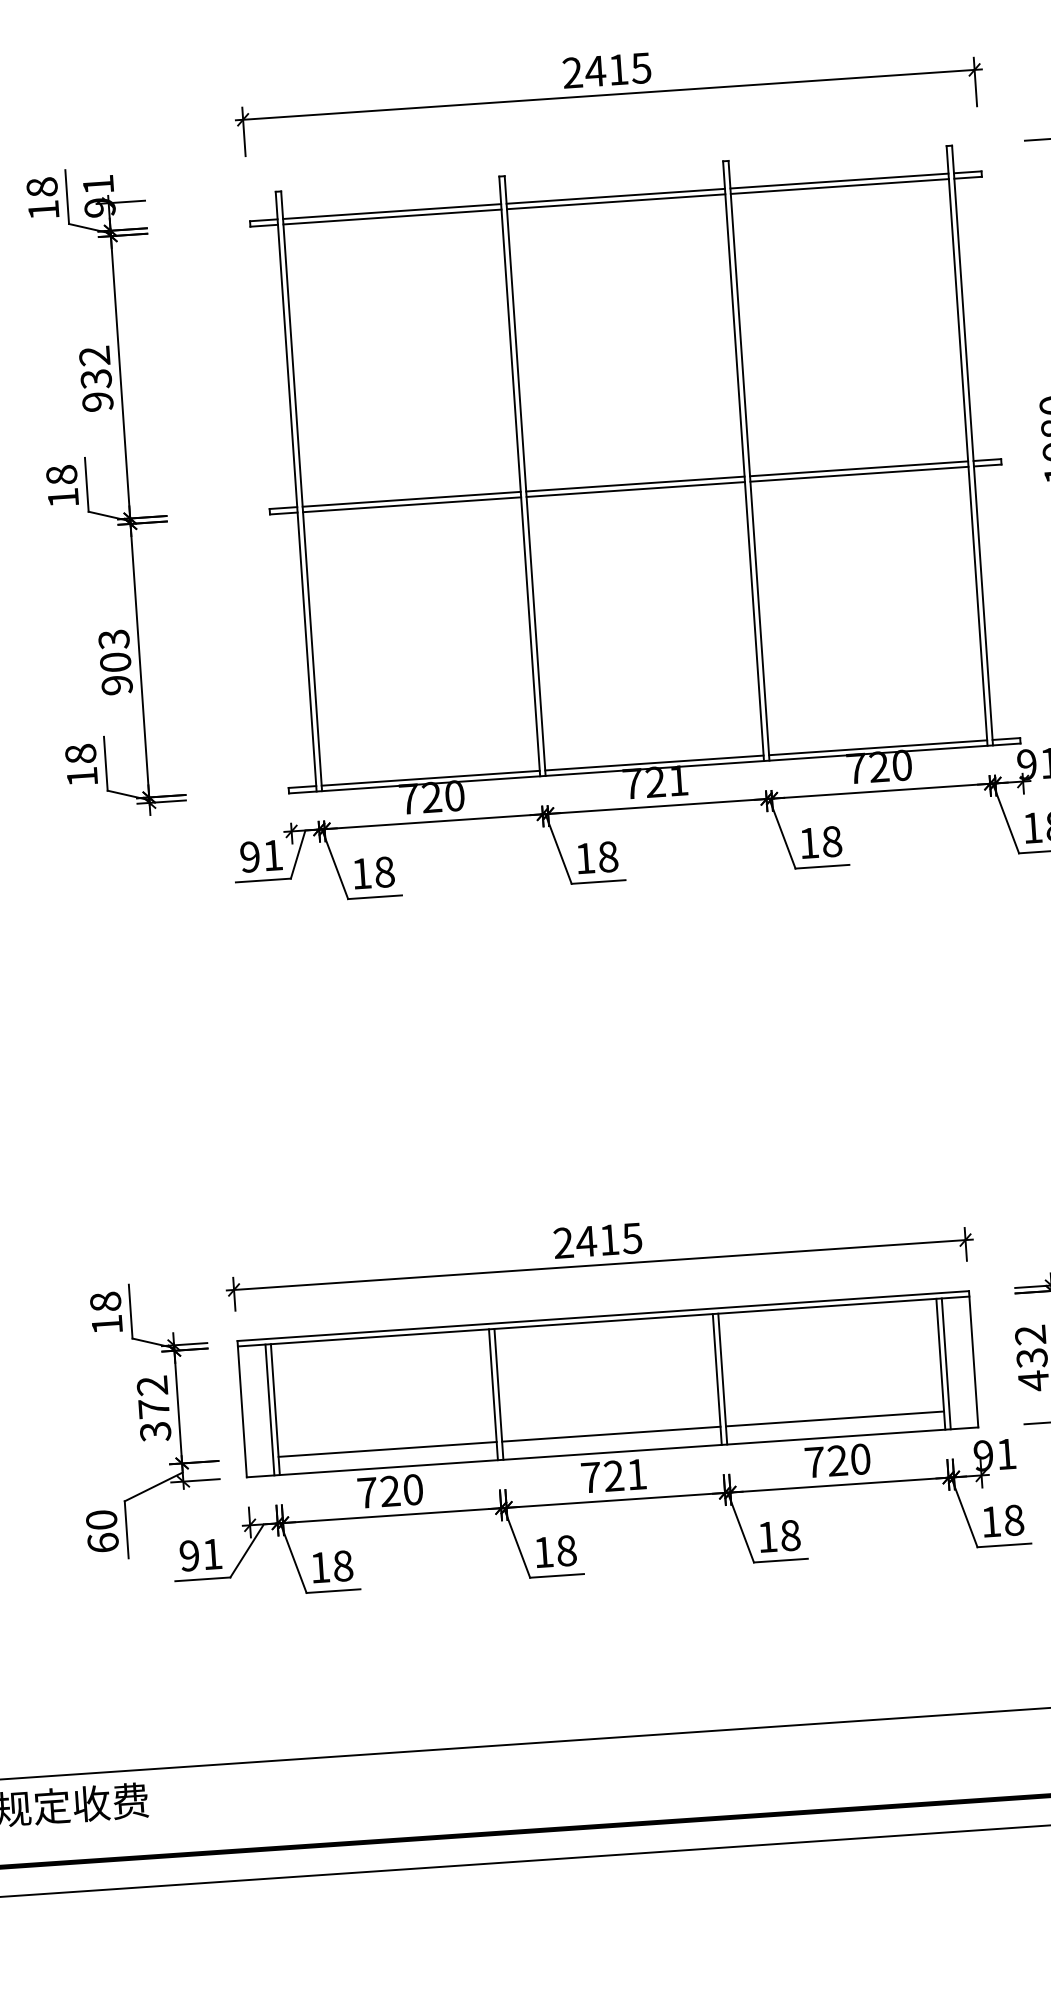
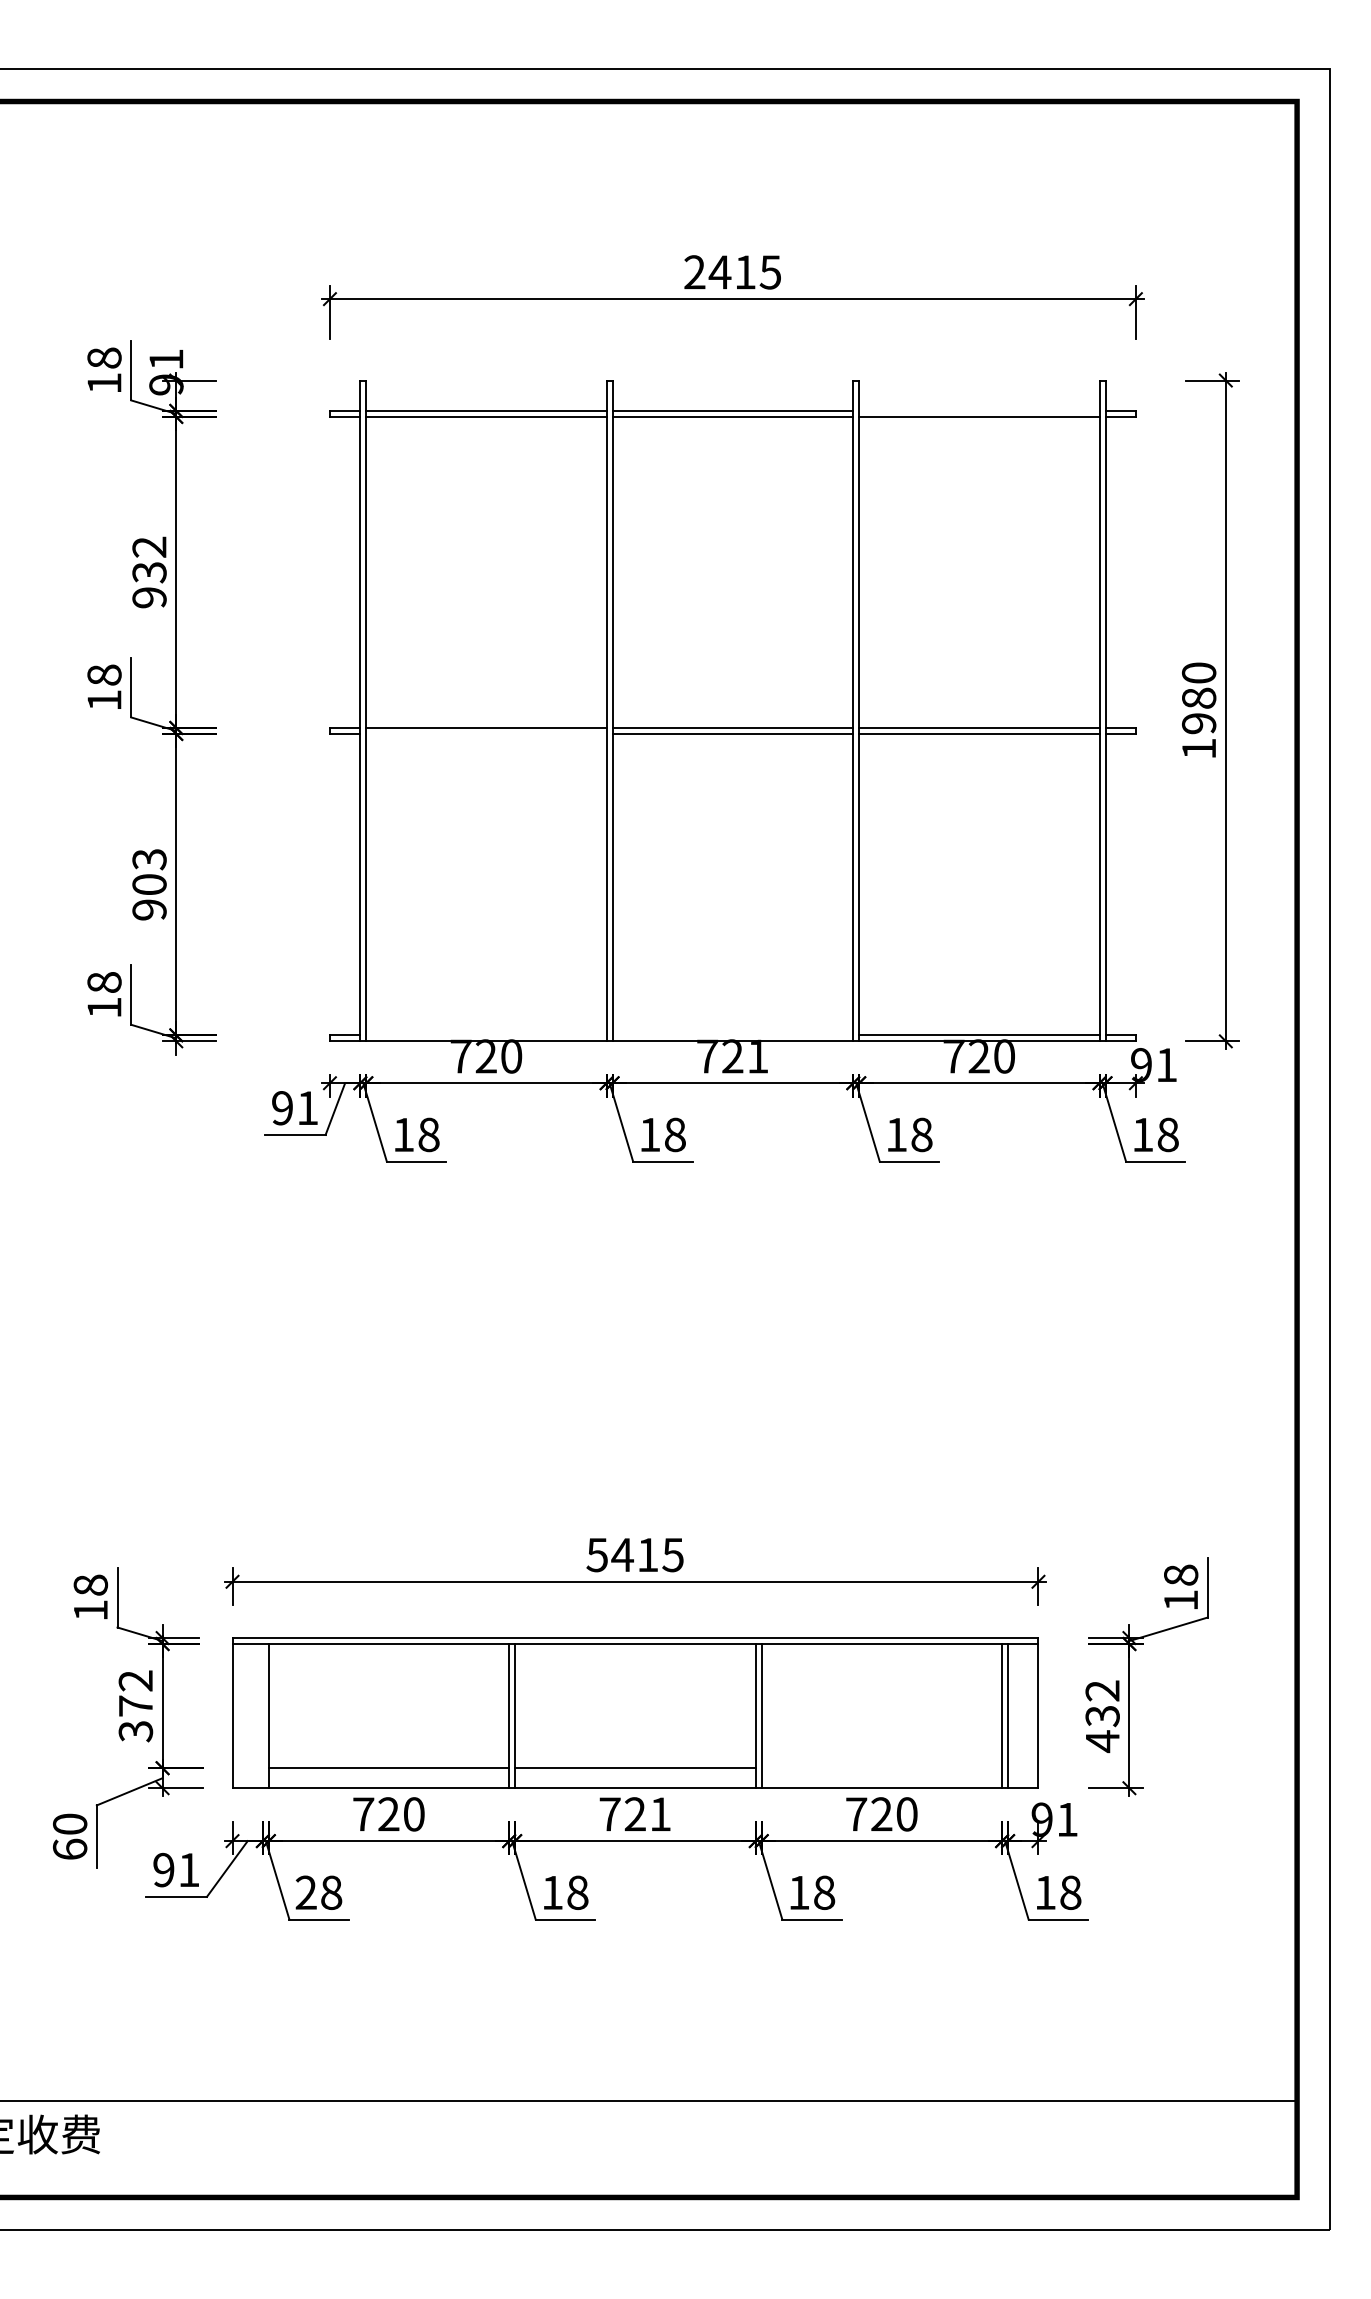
line: (839, 180) -> (979, 410), removed
line: (412, 504) -> (486, 733), removed
line: (654, 763) -> (732, 1035), removed
line: (430, 778) -> (486, 1035), removed
text: (562, 1242) -> (596, 1554), 2415 -> 5415
line: (269, 1410) -> (262, 1716), removed
line: (834, 1419) -> (881, 1768), removed
text: (319, 1567) -> (305, 1892), 18 -> 28

